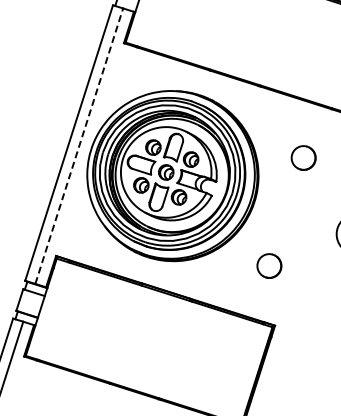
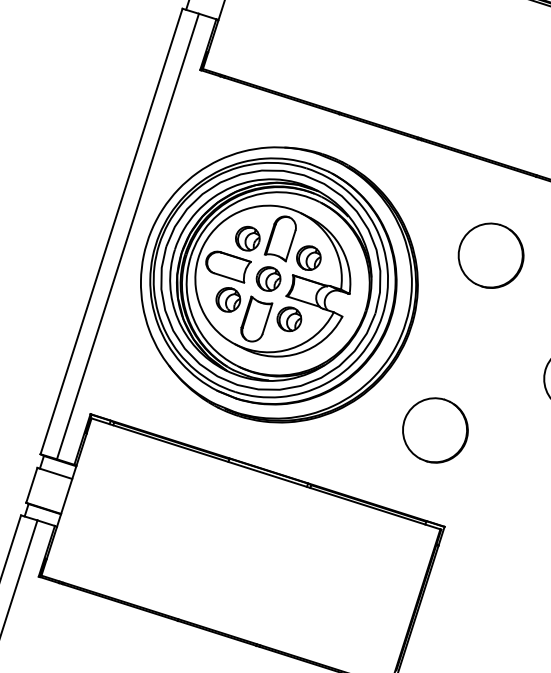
line: (79, 146) -> (128, 237), dashed -> solid
part: (303, 157) -> (490, 254), size x1.67
part: (269, 265) -> (435, 429), size x1.67

